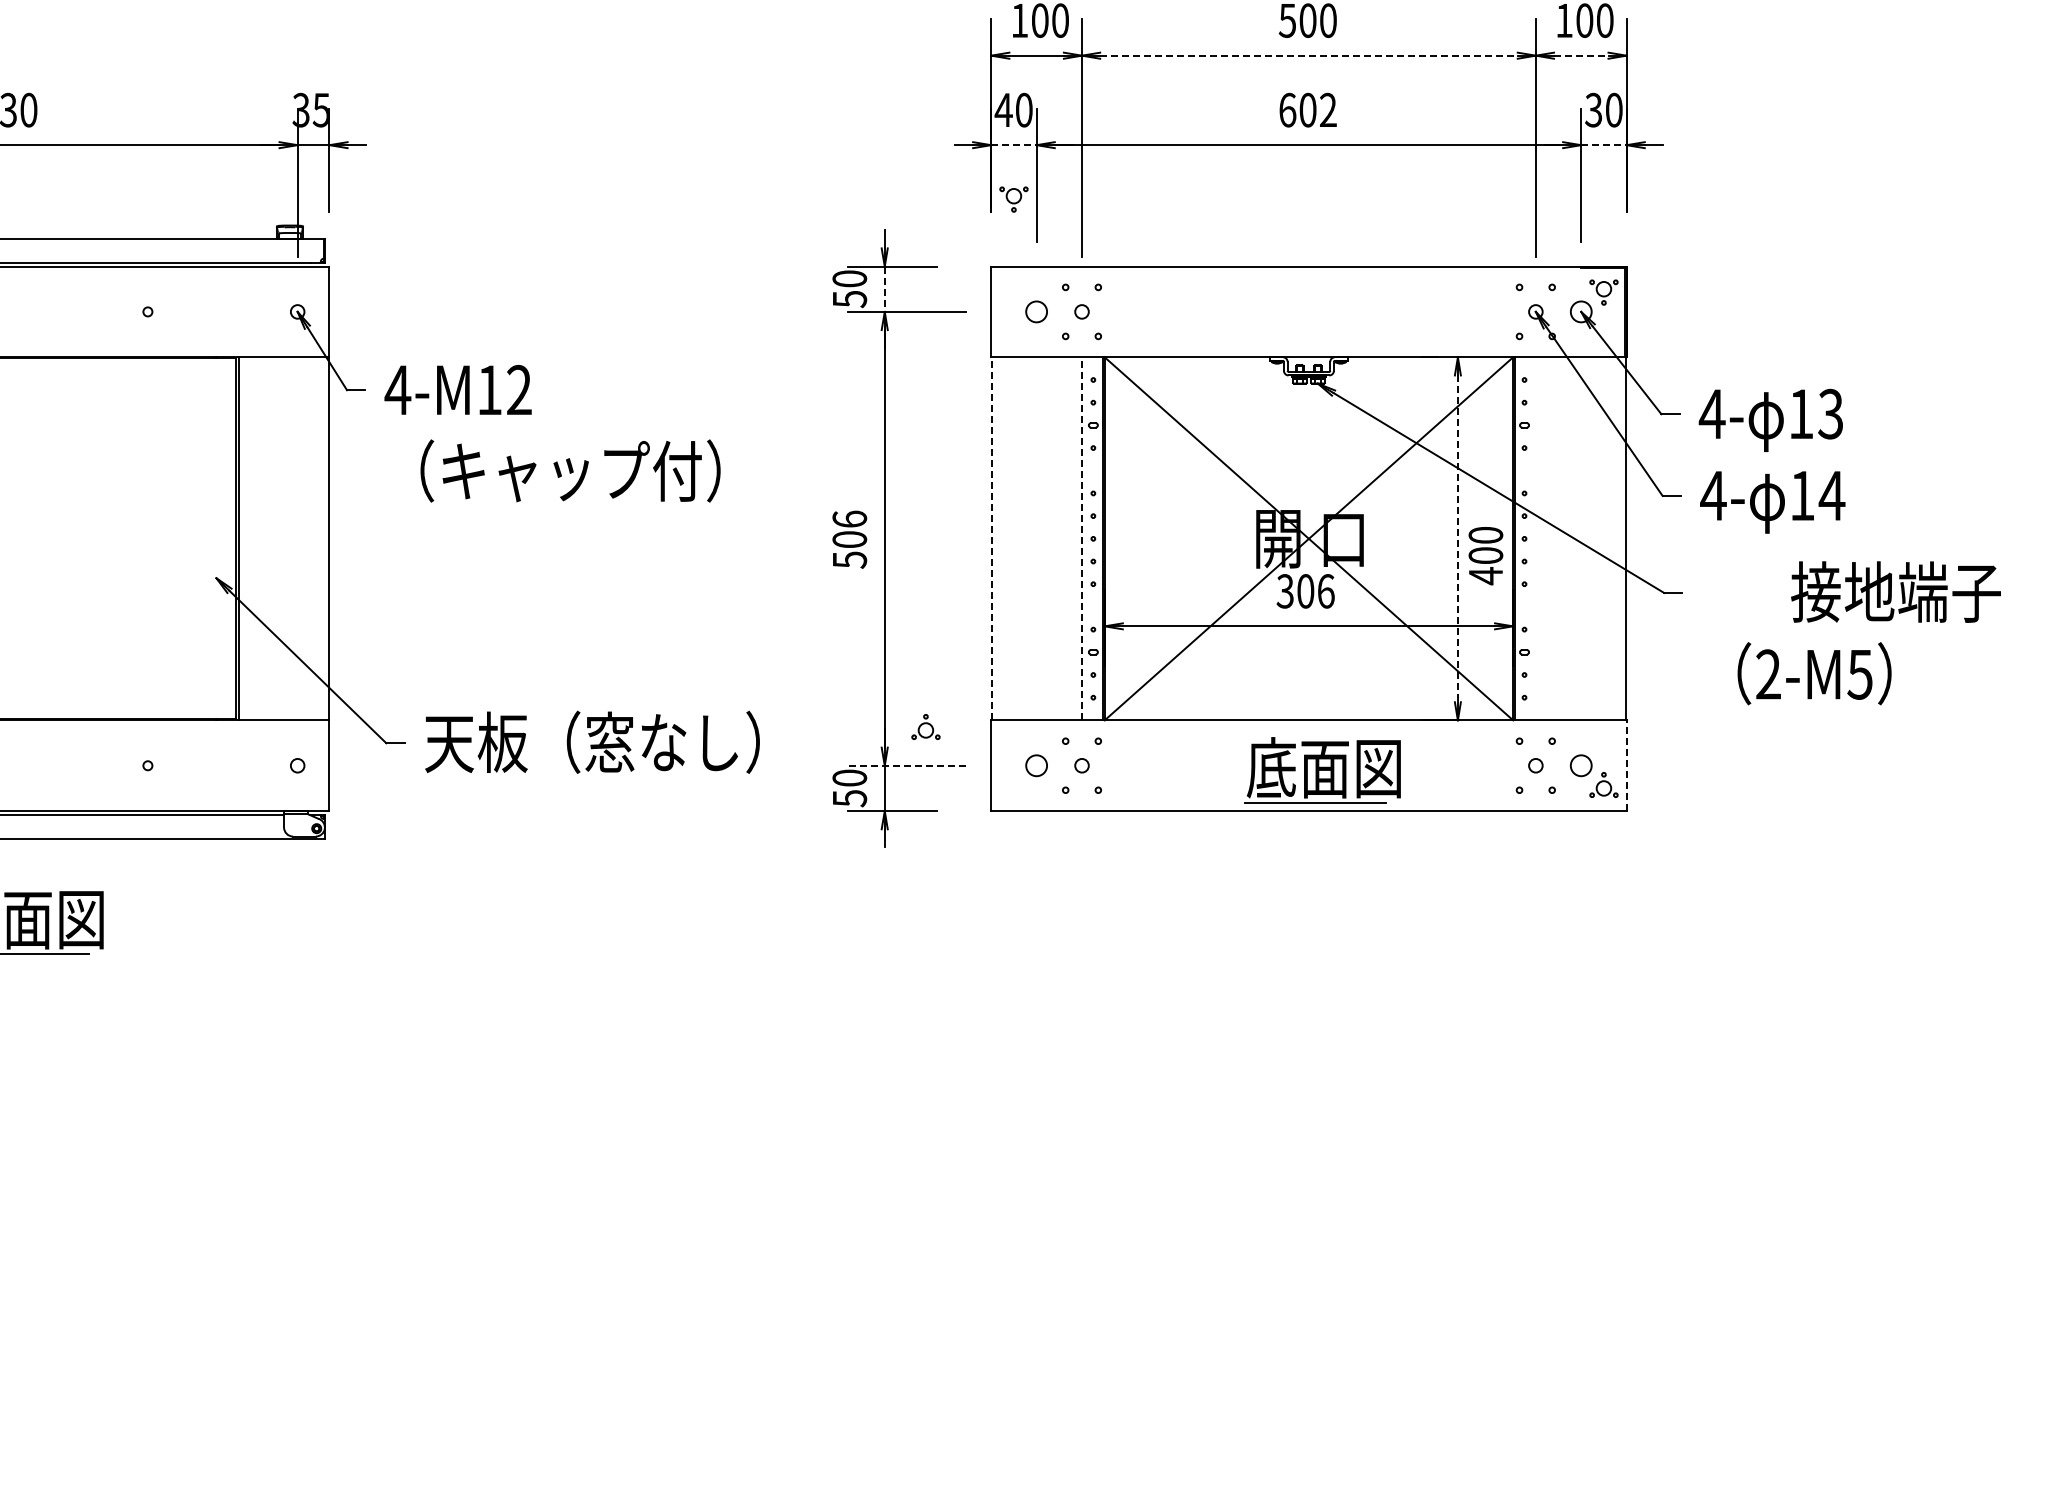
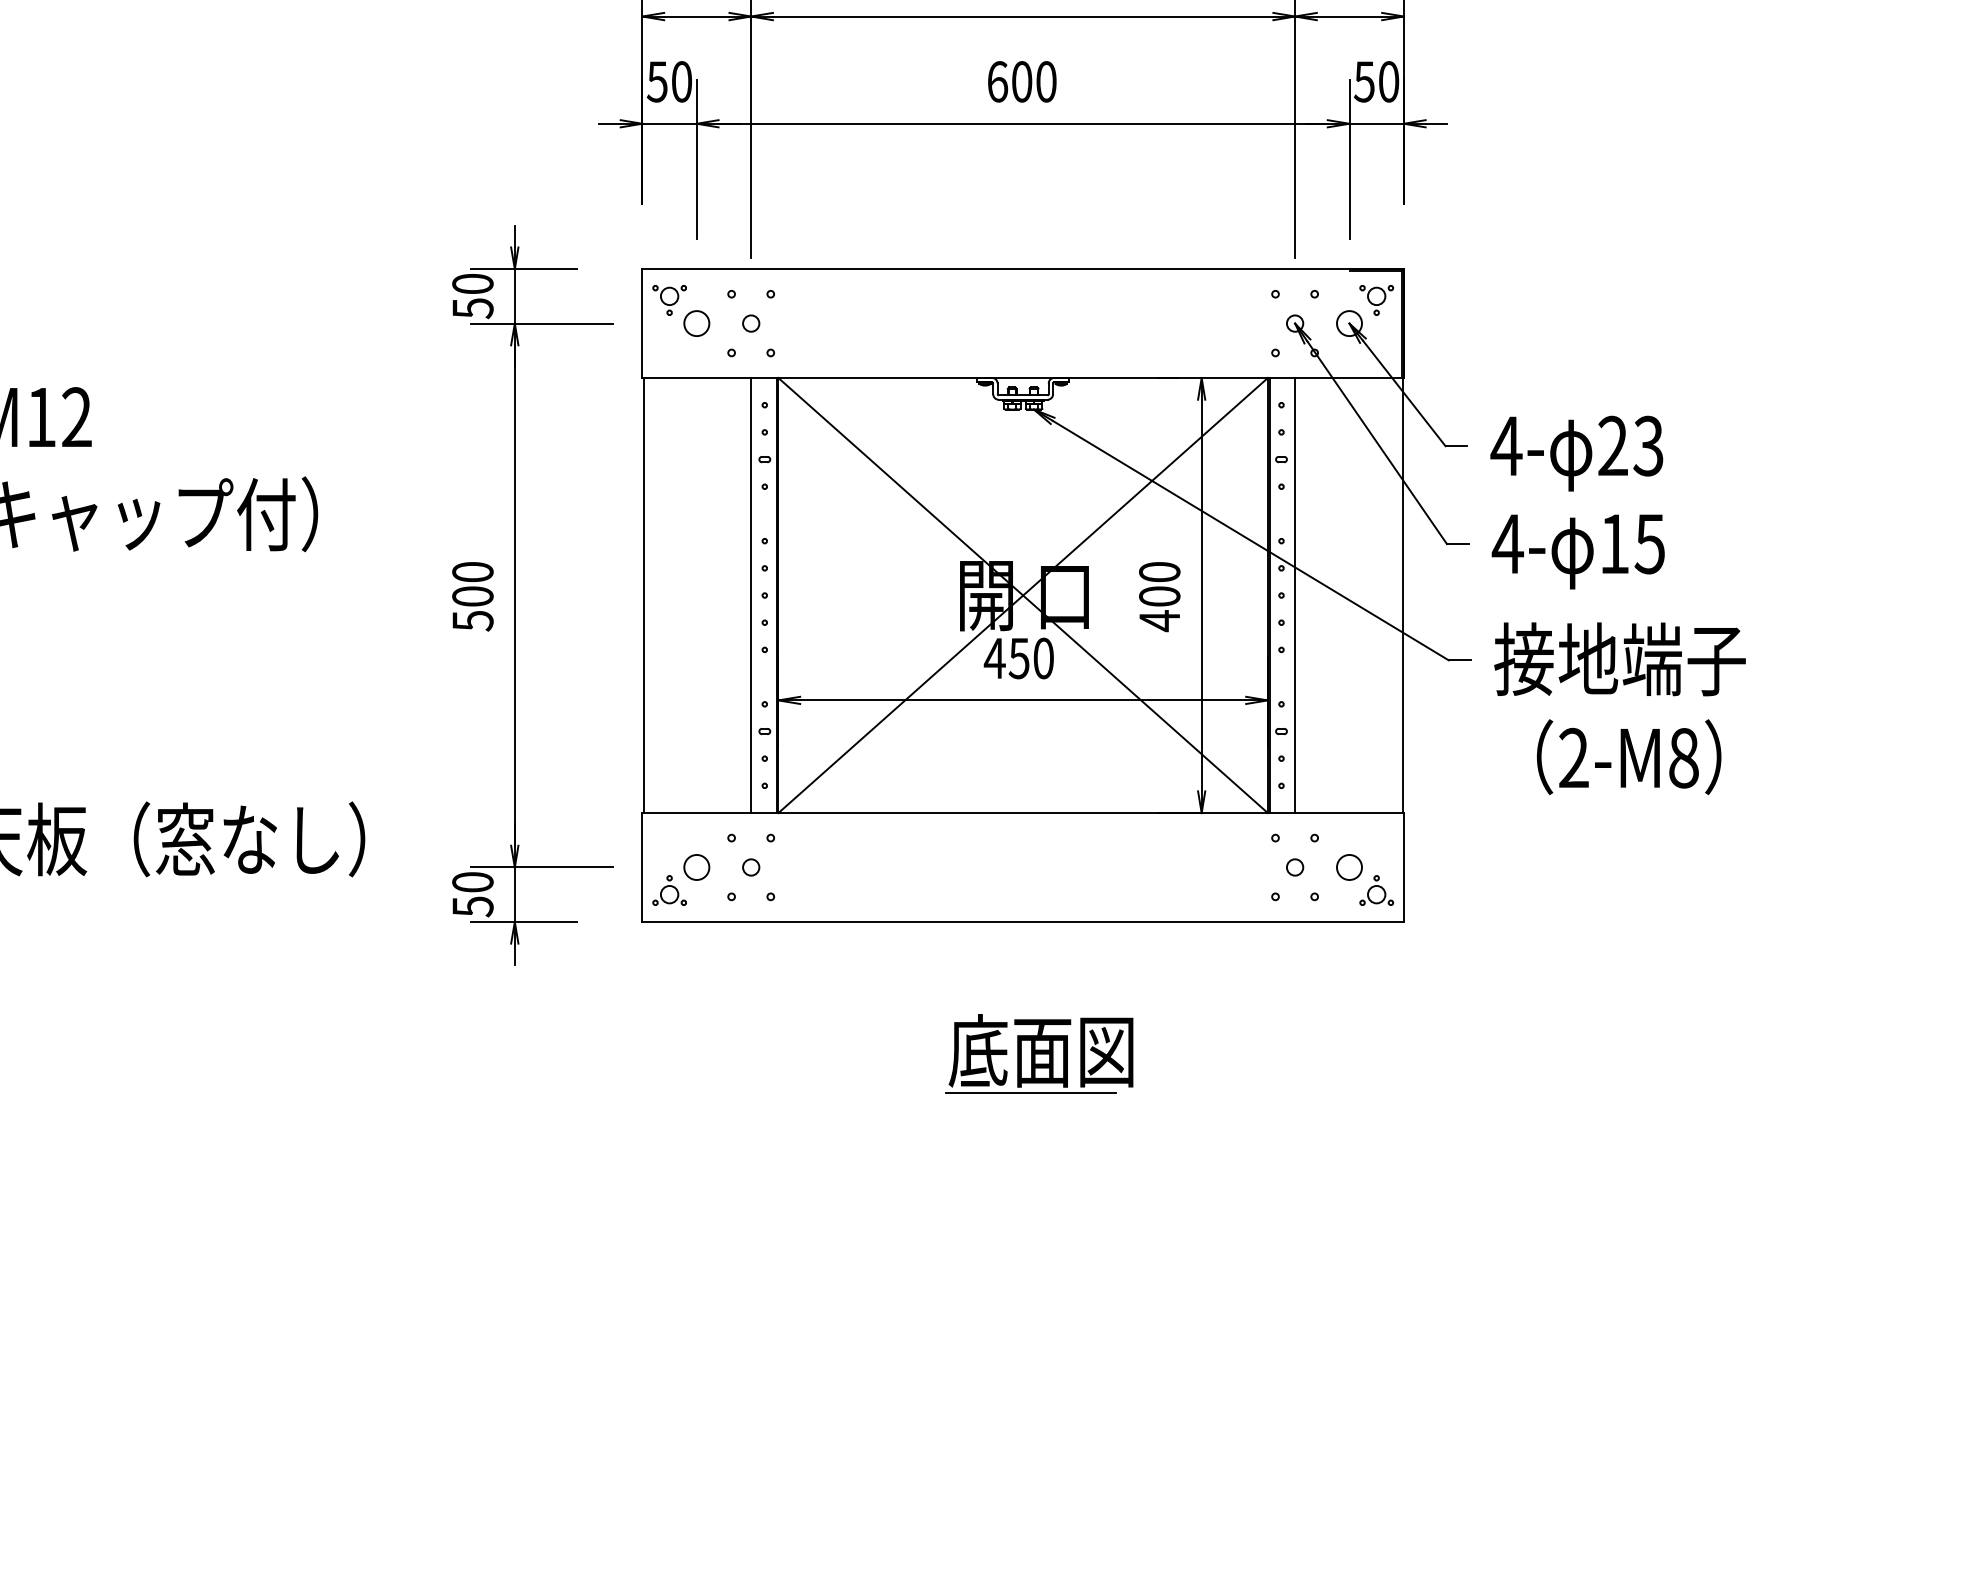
line: (1308, 55) -> (1022, 16), dashed -> solid
line: (1581, 55) -> (1349, 16), dashed -> solid
text: (1593, 109) -> (1364, 81), 30 -> 50
text: (1003, 110) -> (657, 82), 40 -> 50
text: (1328, 110) -> (1046, 82), 602 -> 600
line: (1013, 145) -> (669, 124), dashed -> solid
line: (1603, 145) -> (1376, 124), dashed -> solid
part: (1013, 199) -> (669, 300), moved
line: (884, 289) -> (514, 296), dashed -> solid
text: (1801, 413) -> (1613, 445), 13 -> 23
text: (1831, 496) -> (1649, 544), 14 -> 15
text: (849, 518) -> (472, 571), 506 -> 500
line: (992, 538) -> (643, 595), dashed -> solid
line: (1082, 538) -> (751, 595), dashed -> solid
line: (1535, 538) -> (1294, 595), added
line: (1457, 539) -> (1201, 596), dashed -> solid
text: (1485, 556) -> (1159, 597), moved
text: (1305, 591) -> (1019, 658), 306 -> 450
text: (1895, 591) -> (1619, 658), moved
text: (1859, 674) -> (1682, 758), 2-M5 -> 2-M8
part: (925, 726) -> (669, 889), moved
line: (907, 765) -> (542, 867), dashed -> solid
line: (1626, 765) -> (1403, 867), dashed -> solid
part: (1322, 770) -> (1039, 1054), moved

